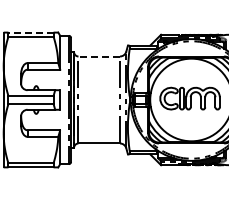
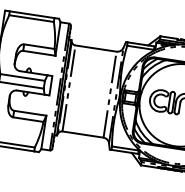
line: (31, 32) -> (32, 14), dashed -> solid
line: (99, 56) -> (96, 48), dashed -> solid

